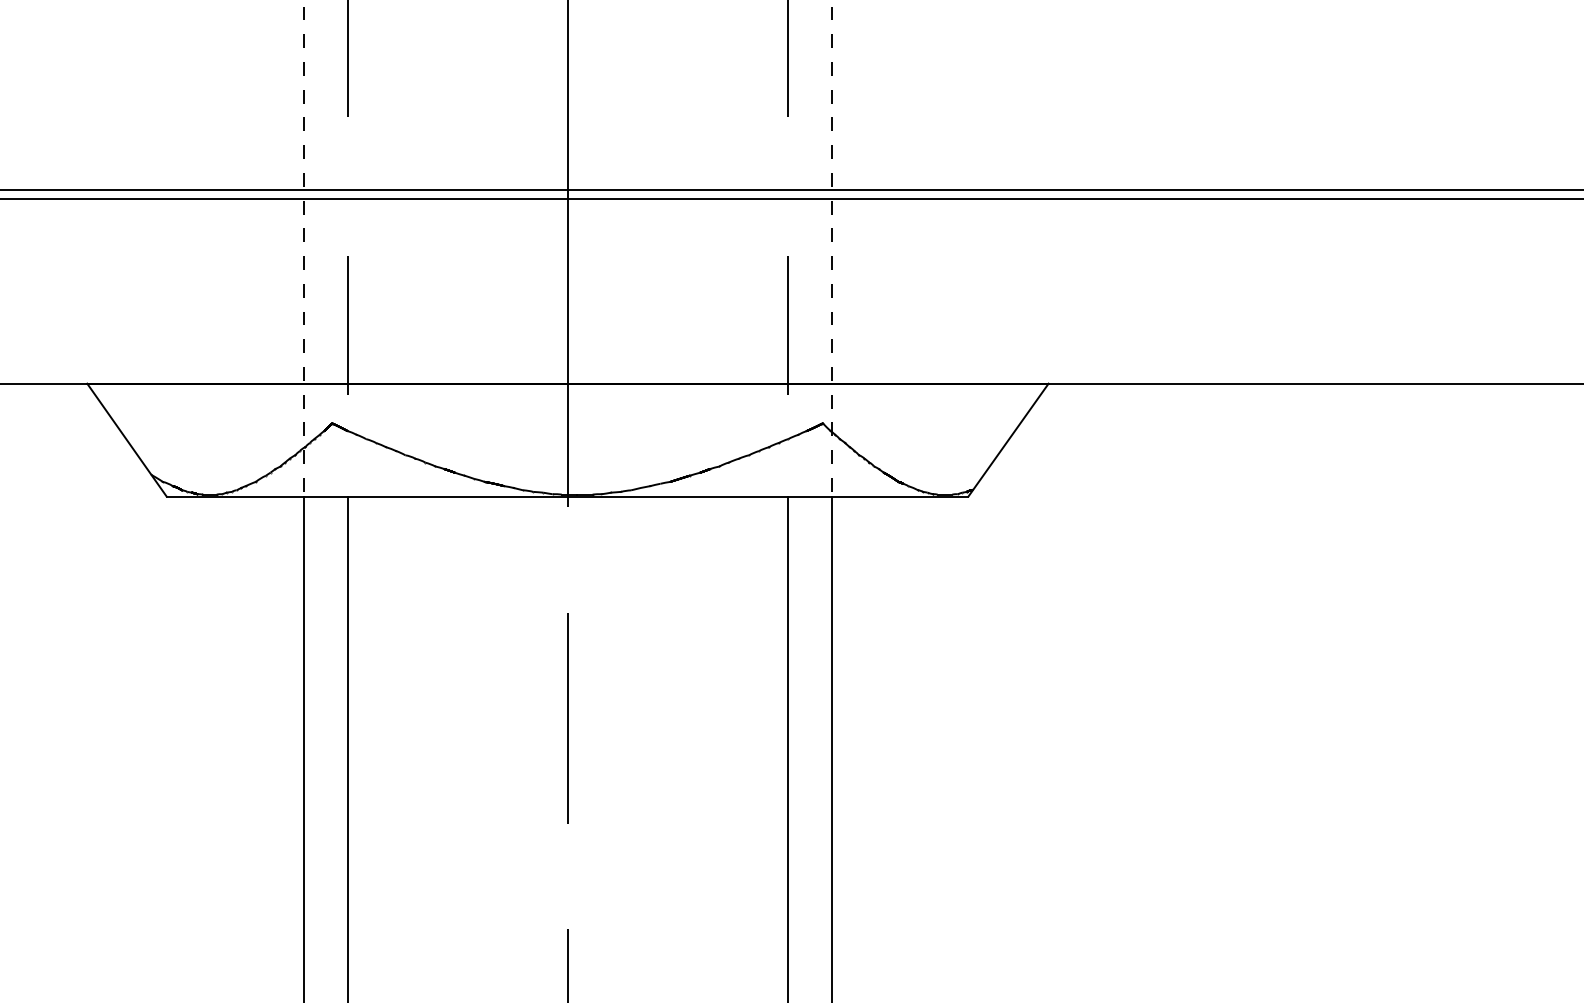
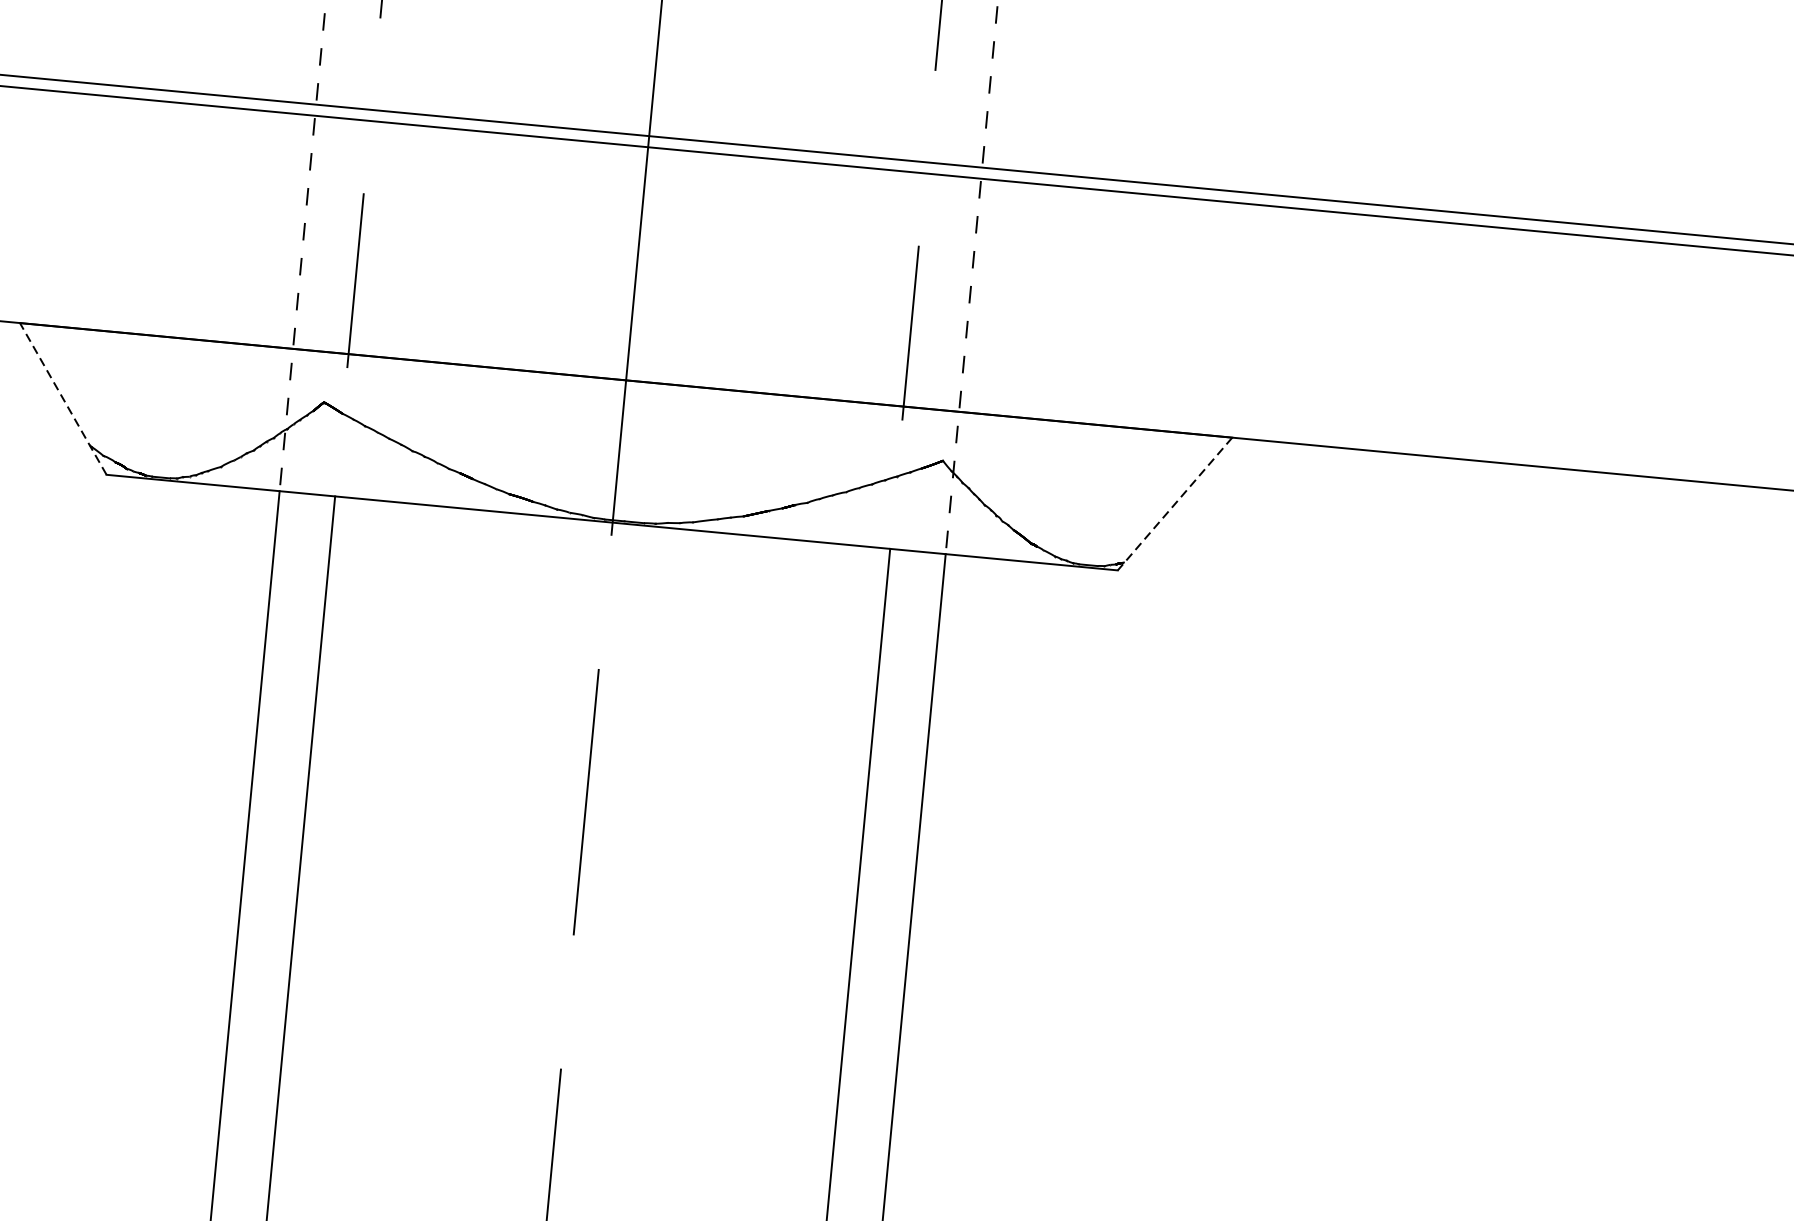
line: (126, 440) -> (62, 399), solid -> dashed
line: (1008, 440) -> (1174, 504), solid -> dashed

